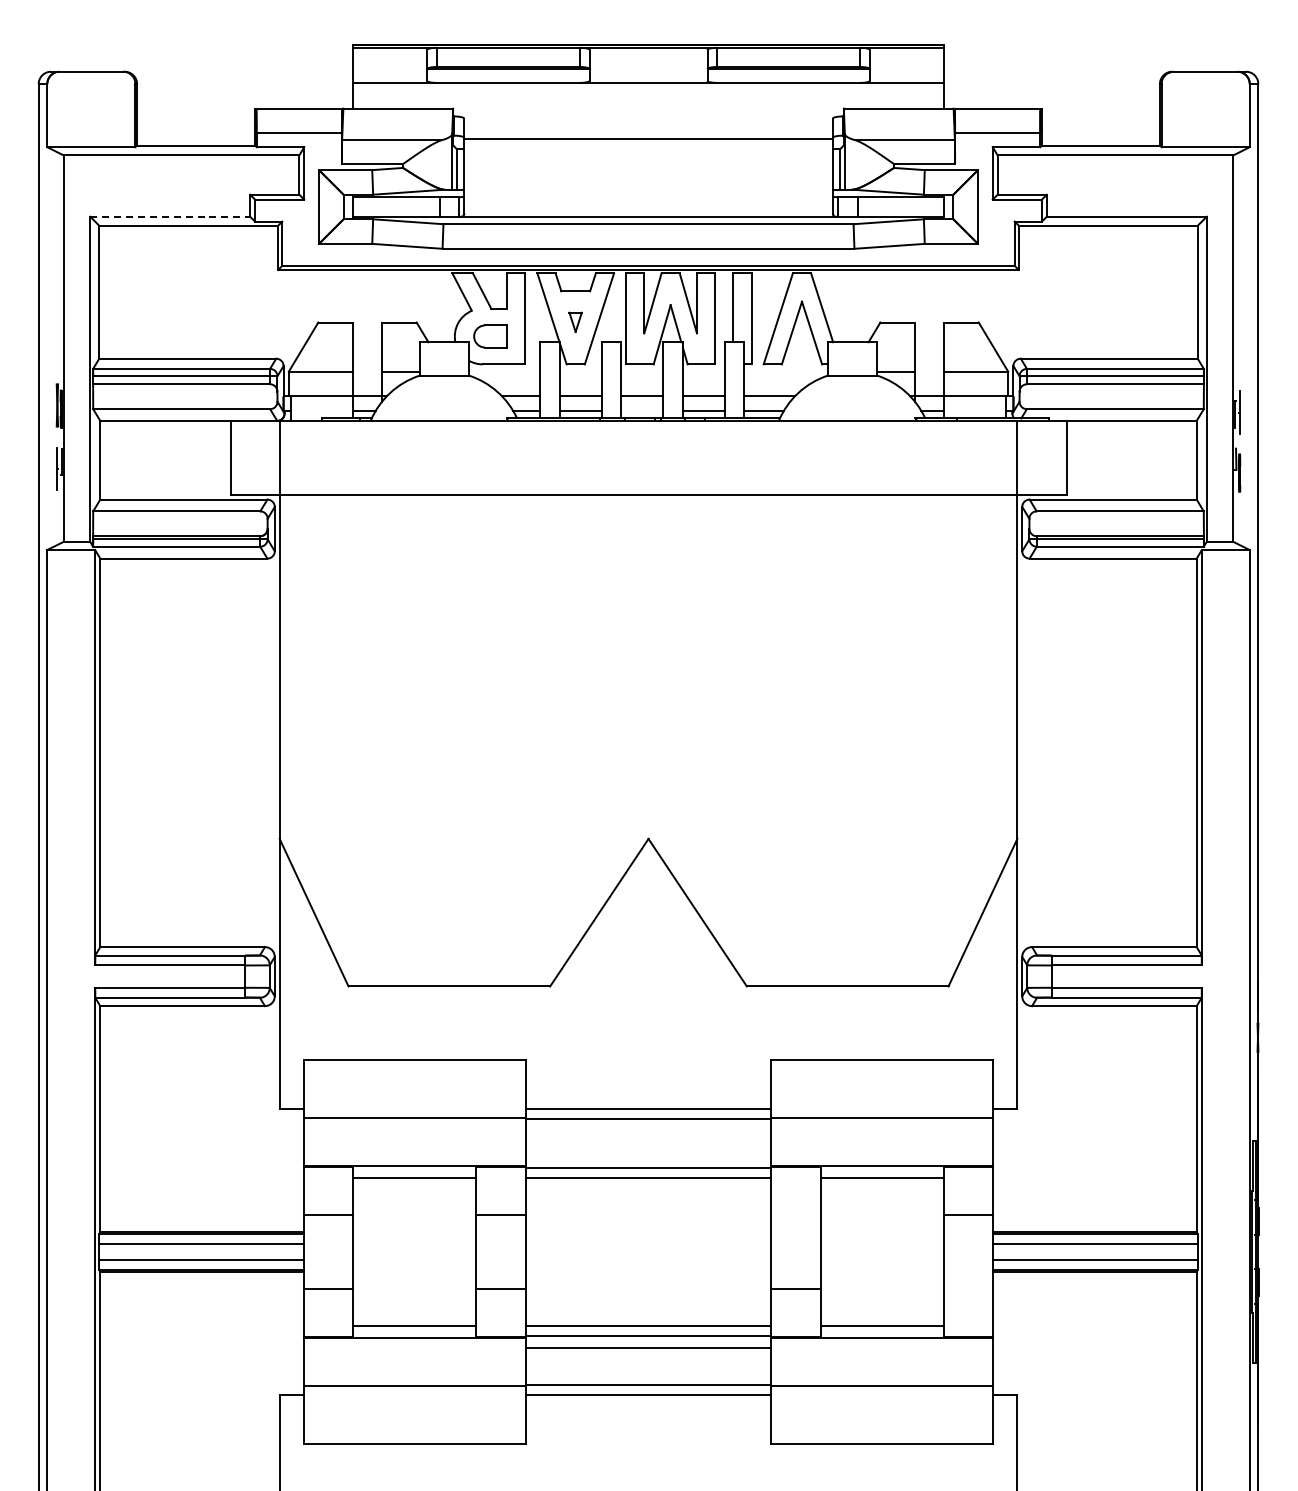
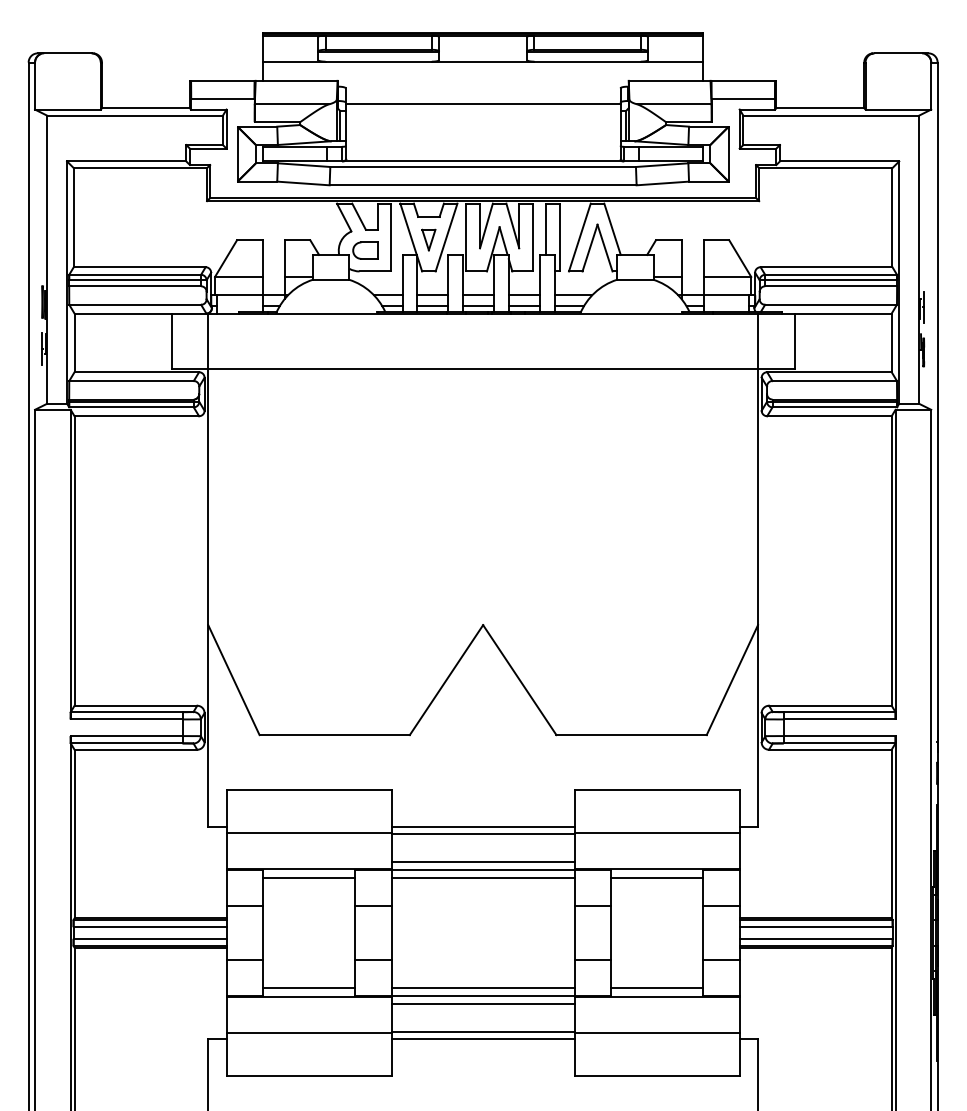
line: (170, 216) -> (126, 161), dashed -> solid
part: (575, 322) -> (428, 240), size x1.43
line: (642, 411) -> (478, 306), added
line: (648, 1156) -> (483, 861), added
line: (795, 1215) -> (592, 905), added
line: (967, 1288) -> (720, 960), added

